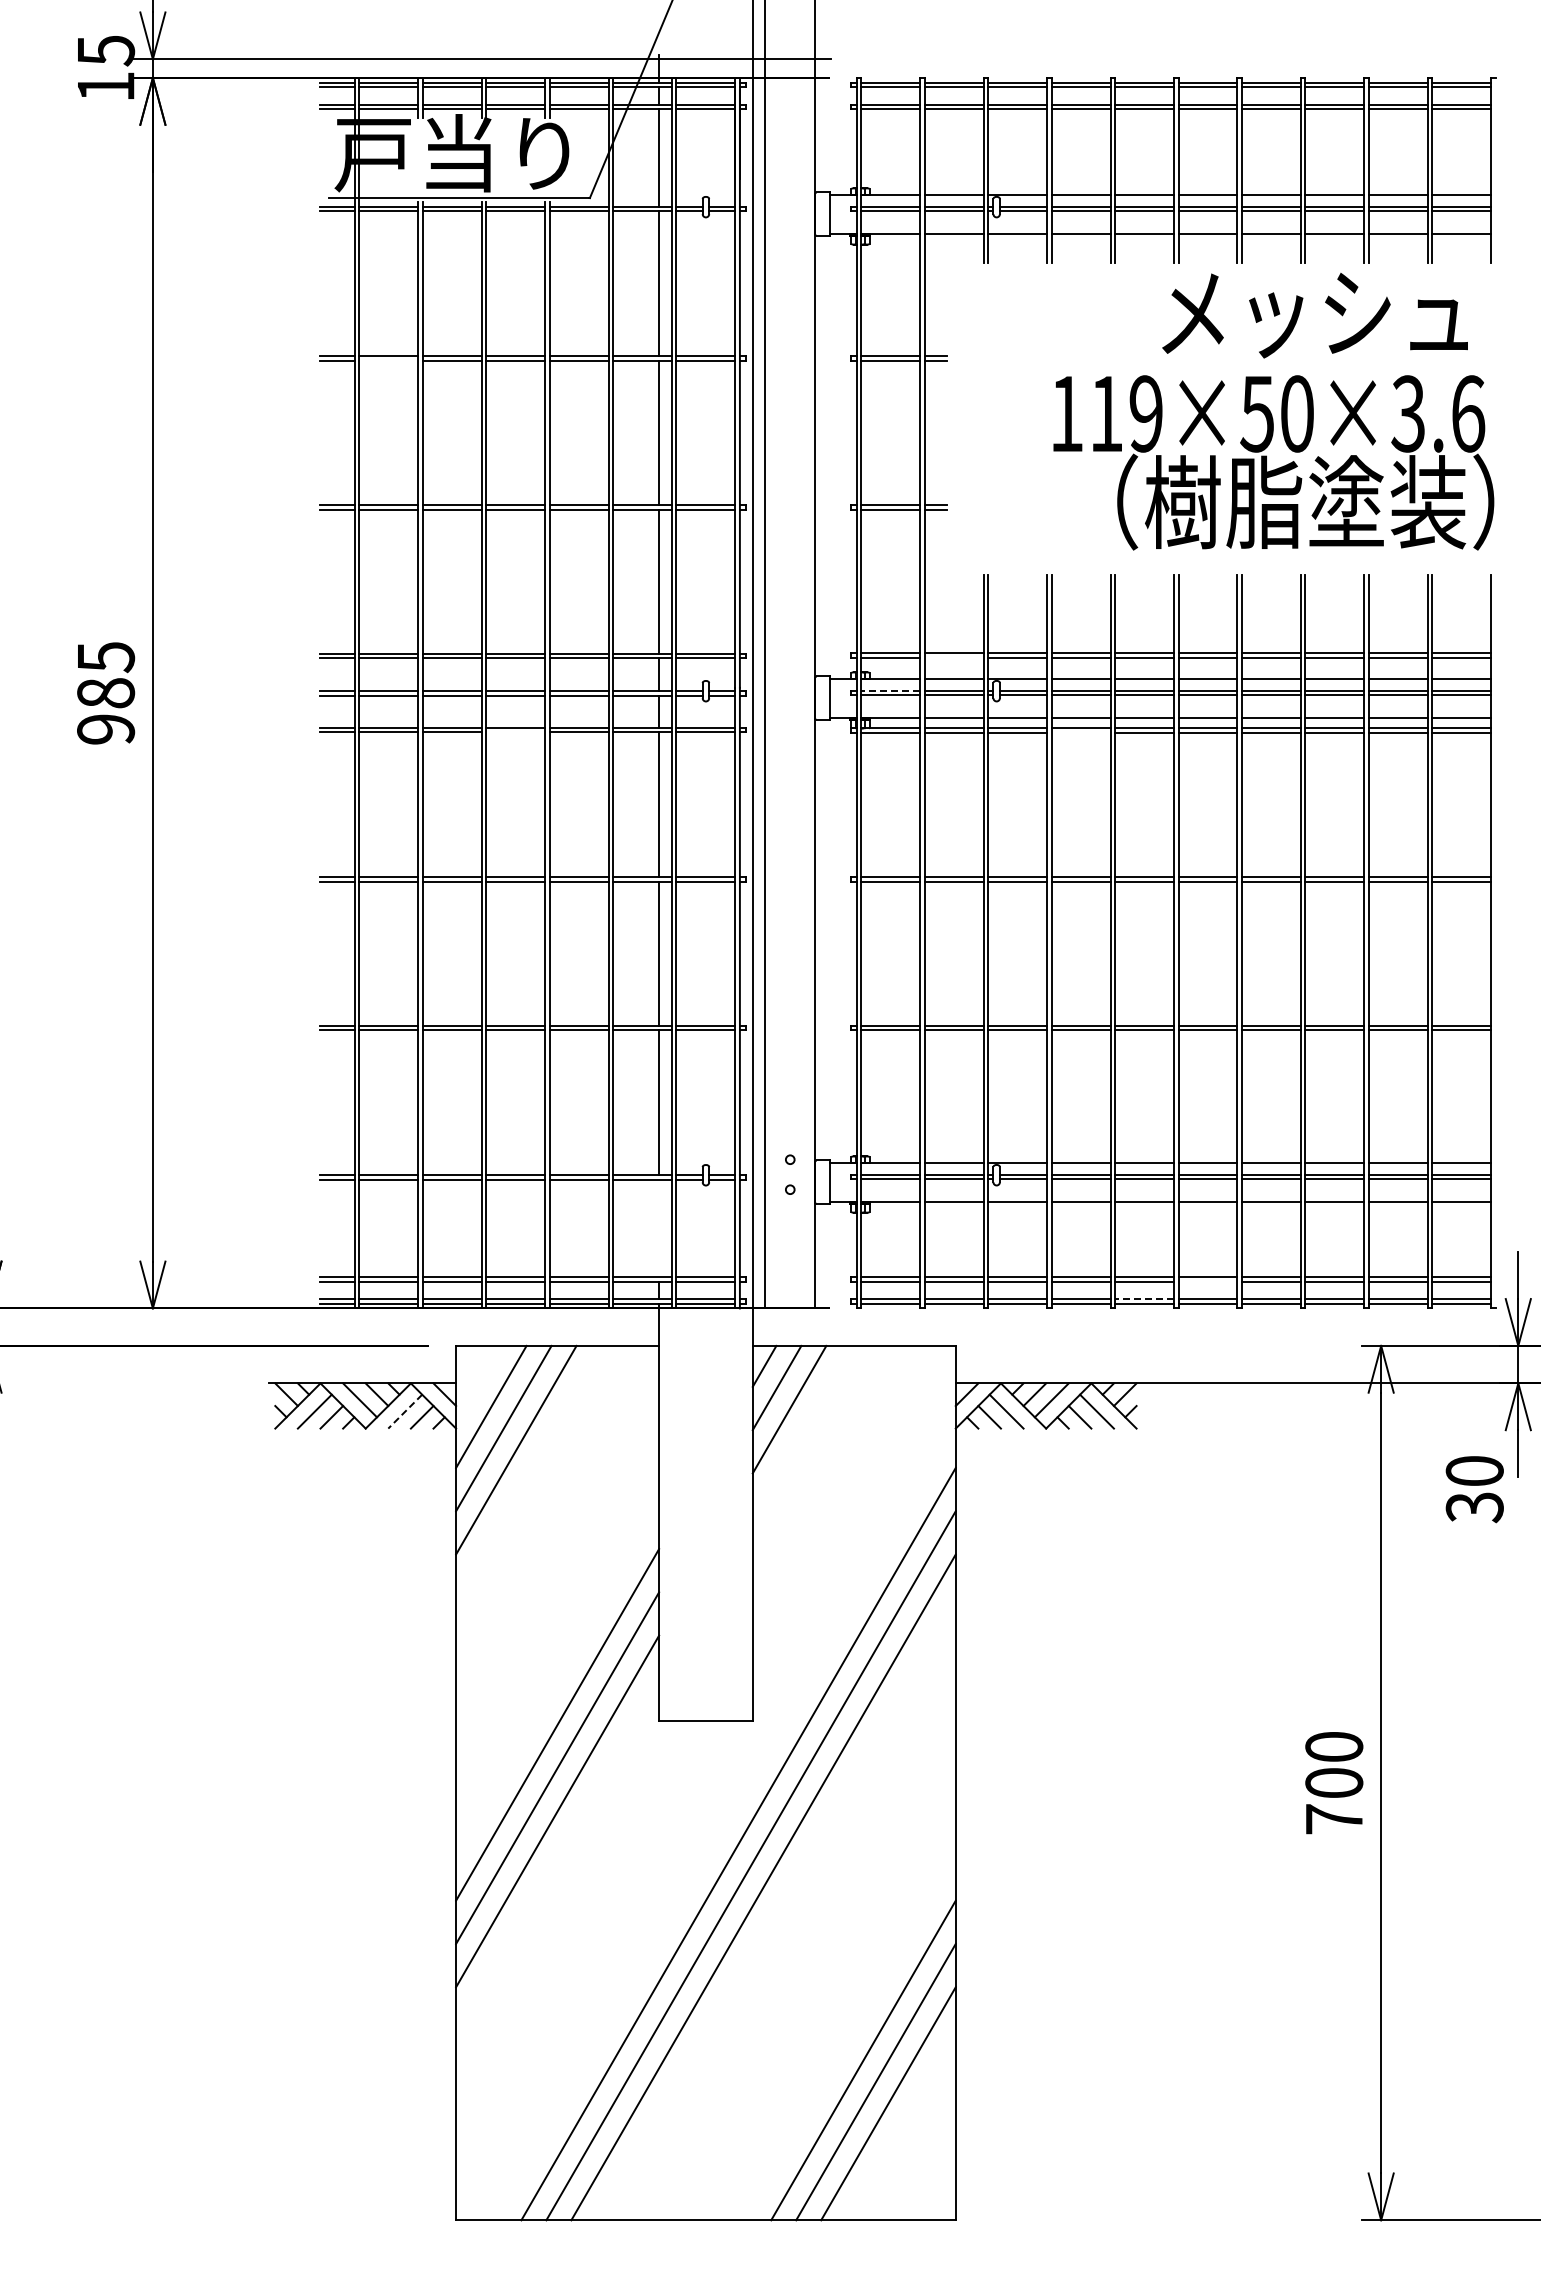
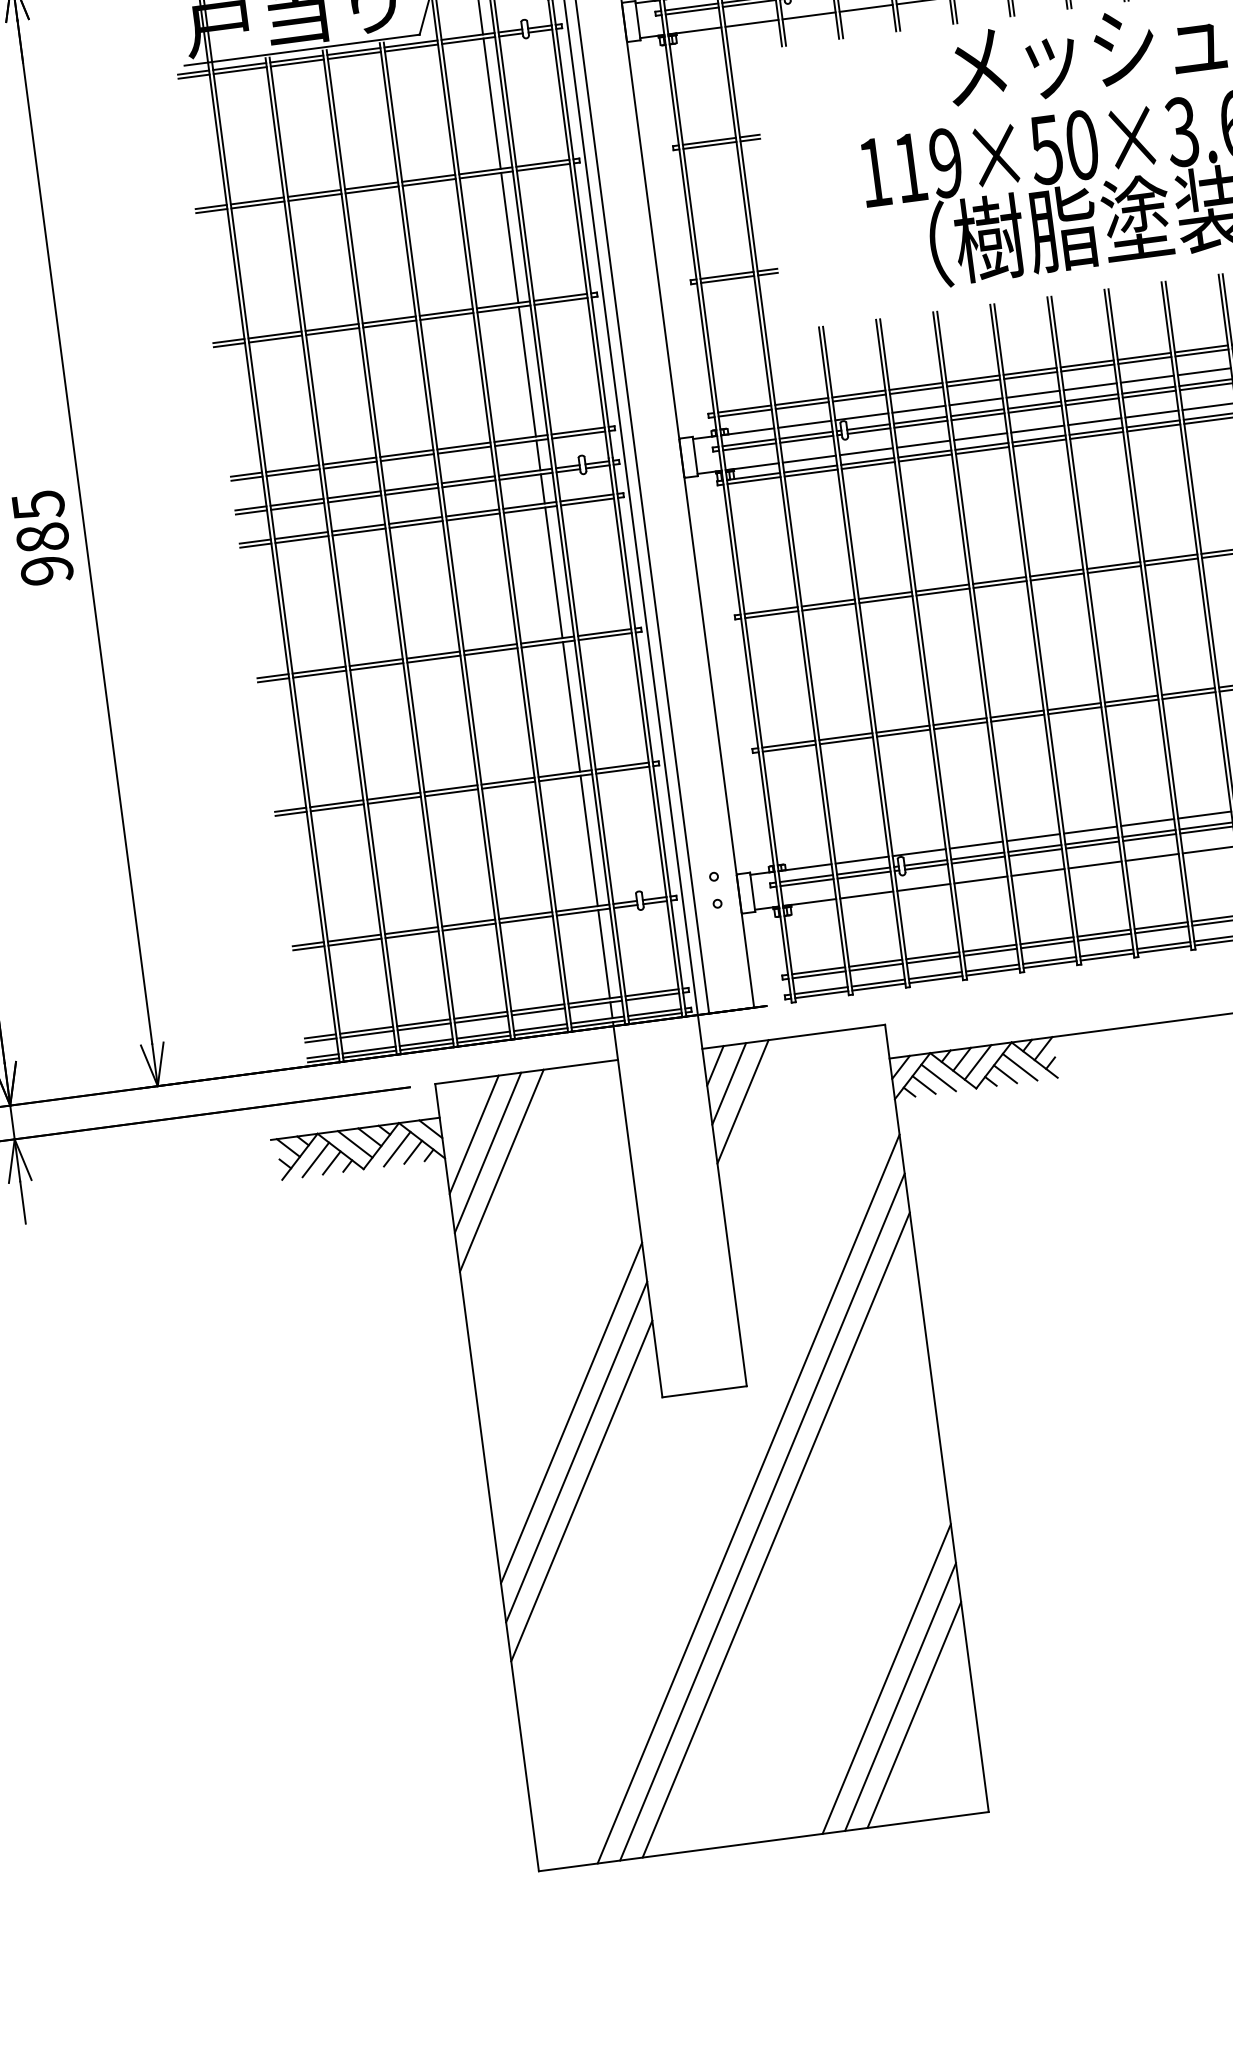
line: (388, 360) -> (257, 204), added
line: (953, 657) -> (801, 405), added
line: (890, 690) -> (748, 442), dashed -> solid
line: (515, 732) -> (416, 524), added
line: (1080, 732) -> (924, 457), added
line: (659, 1228) -> (604, 954), added
line: (1207, 1281) -> (1104, 936), added
line: (1144, 1299) -> (1049, 960), dashed -> solid
line: (405, 1411) -> (397, 1149), dashed -> solid

